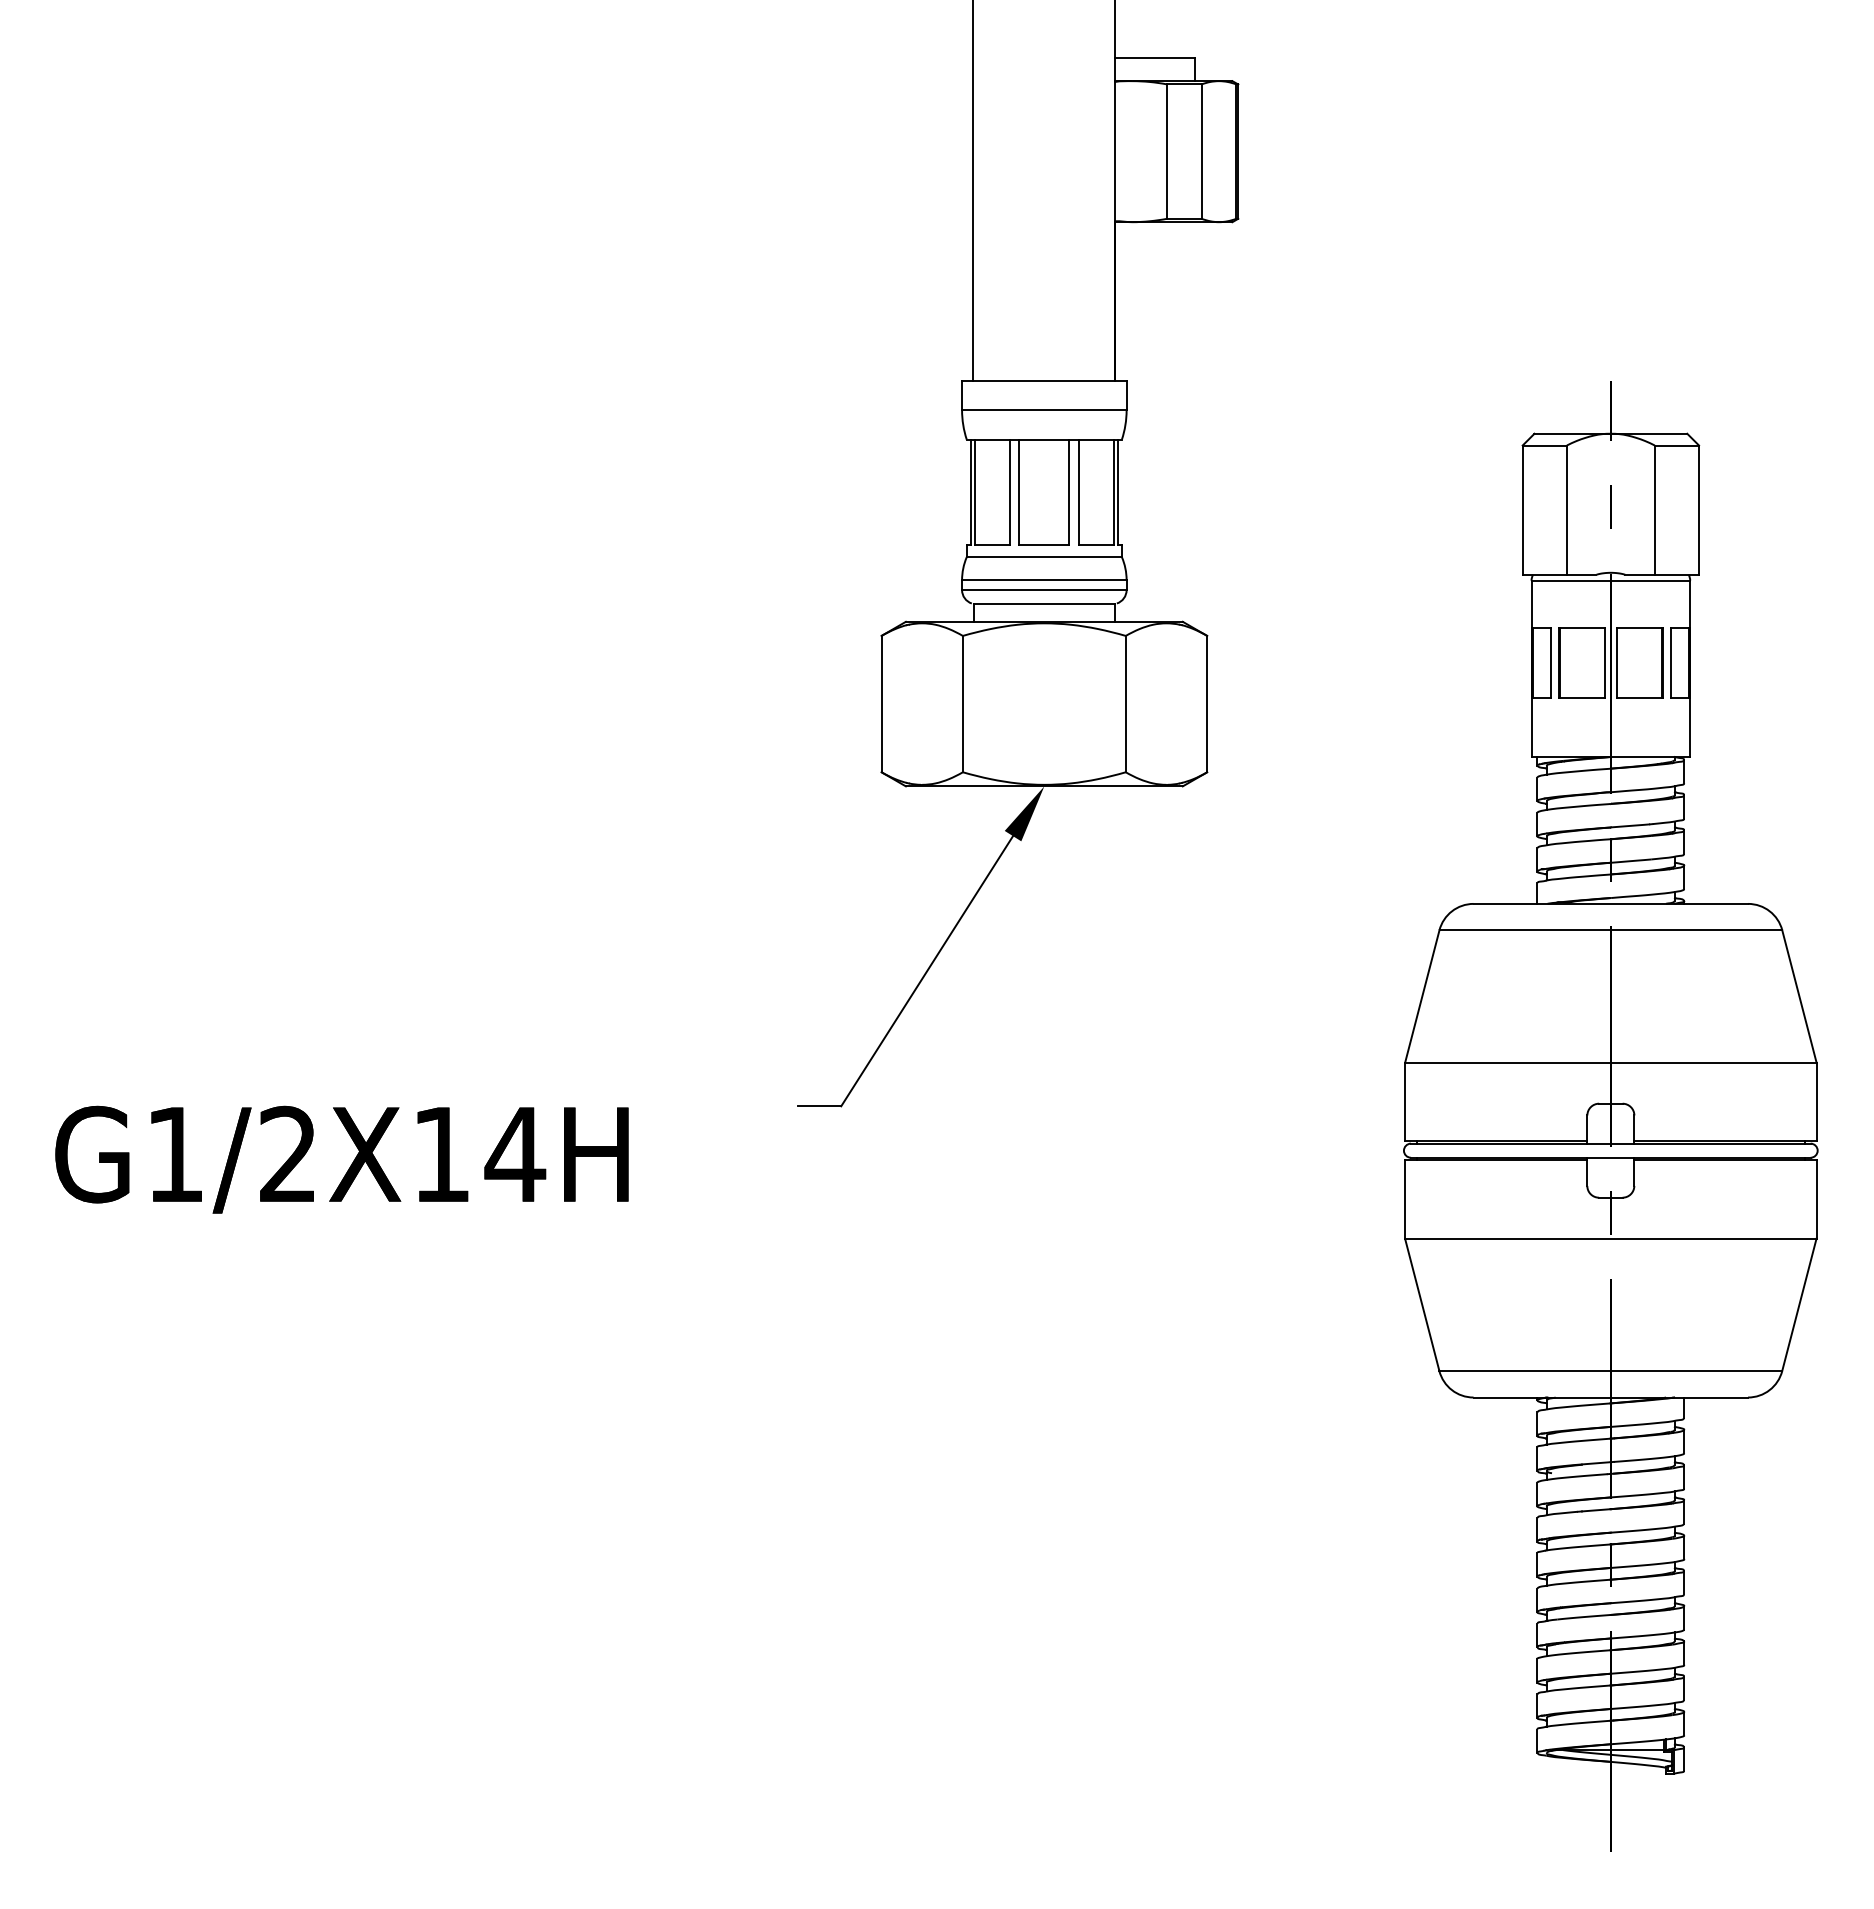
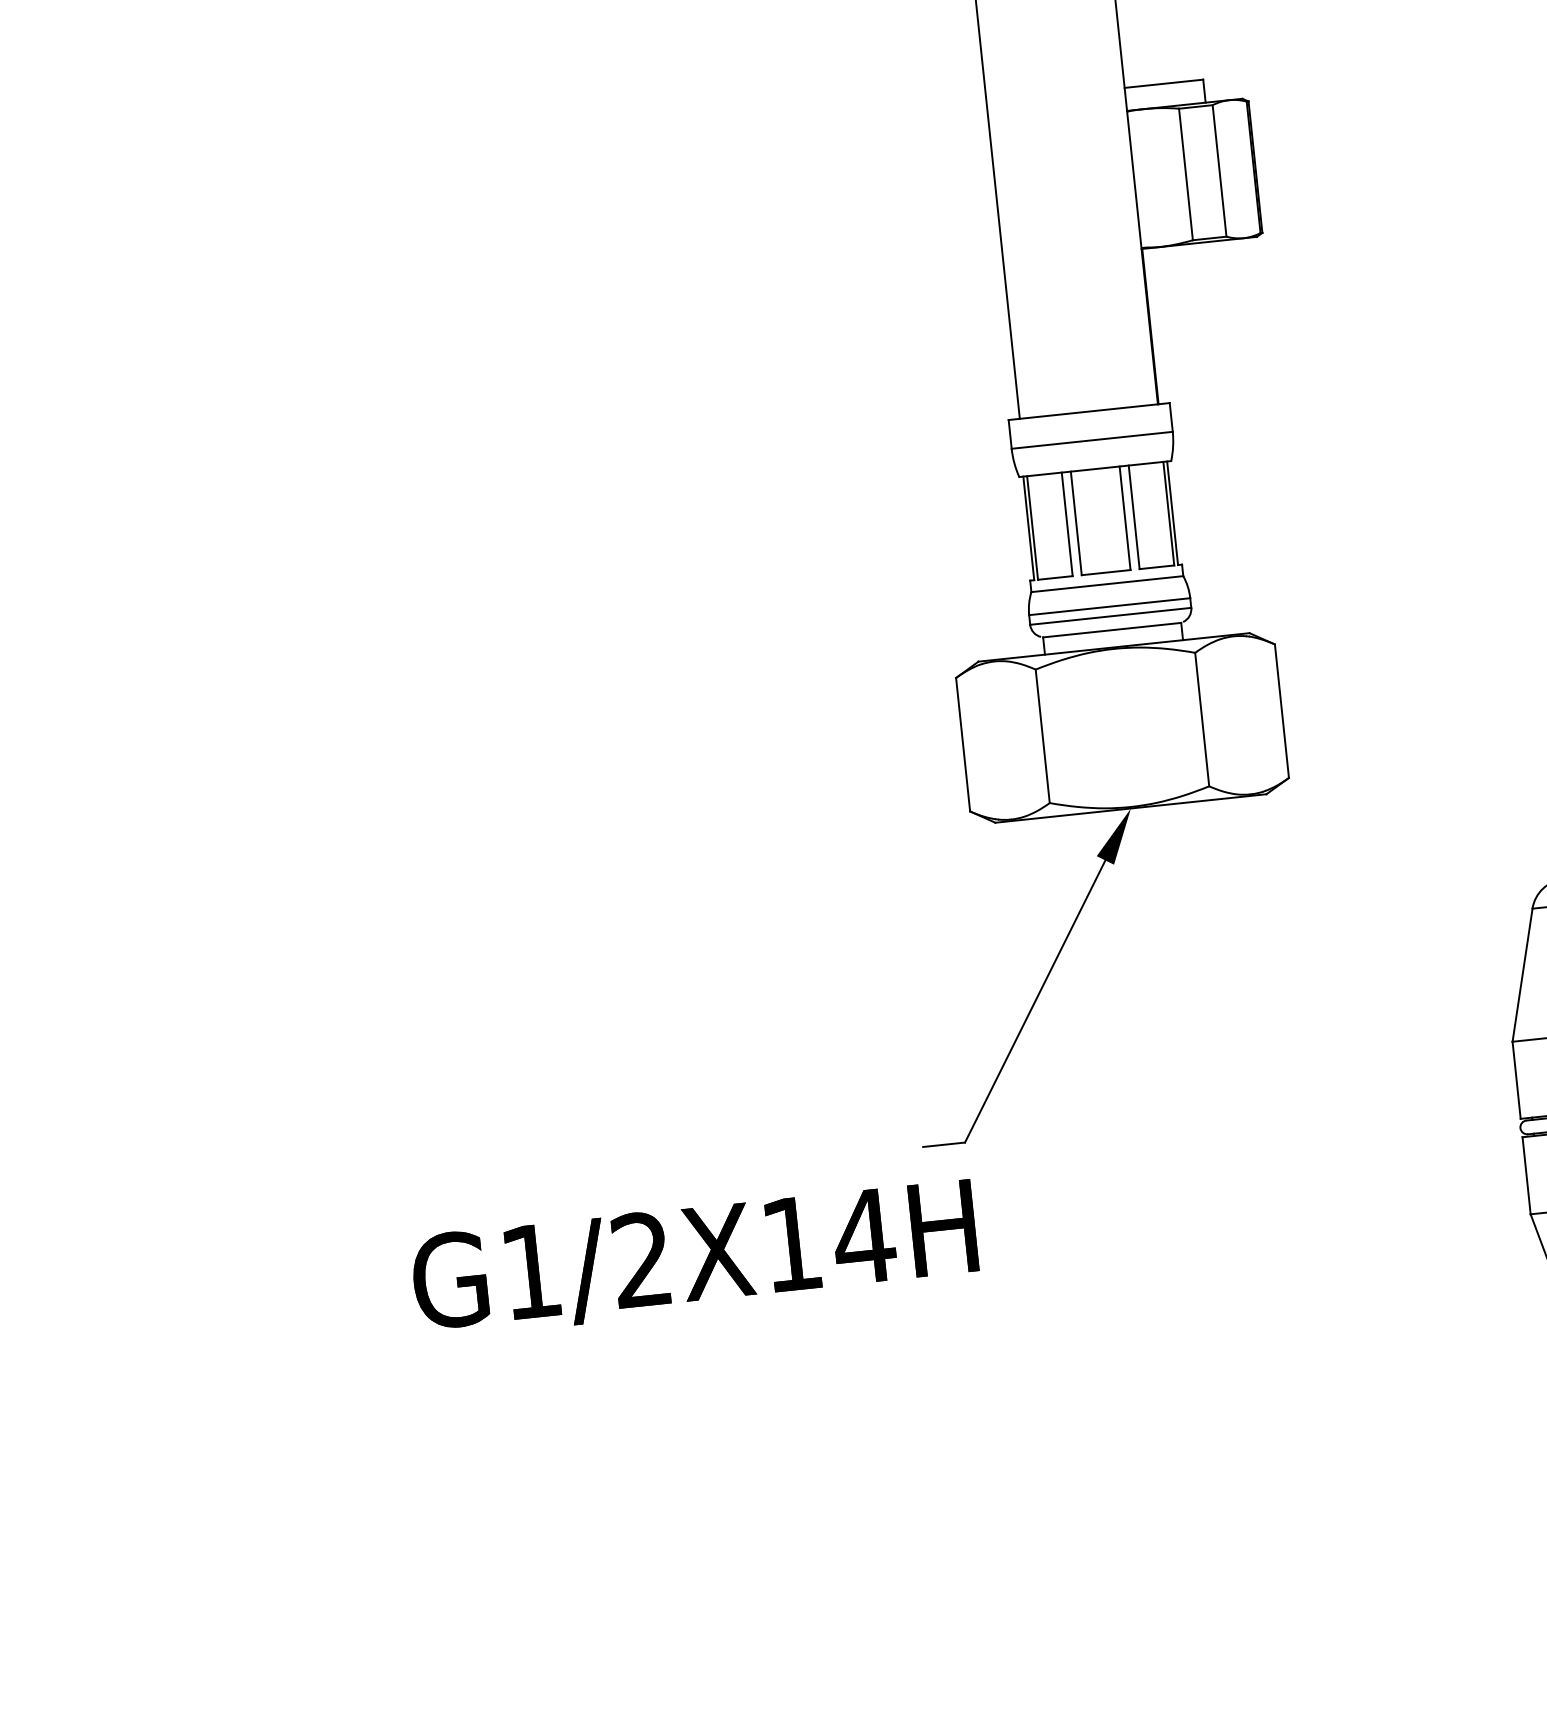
text: (341, 1159) -> (694, 1259), moved

